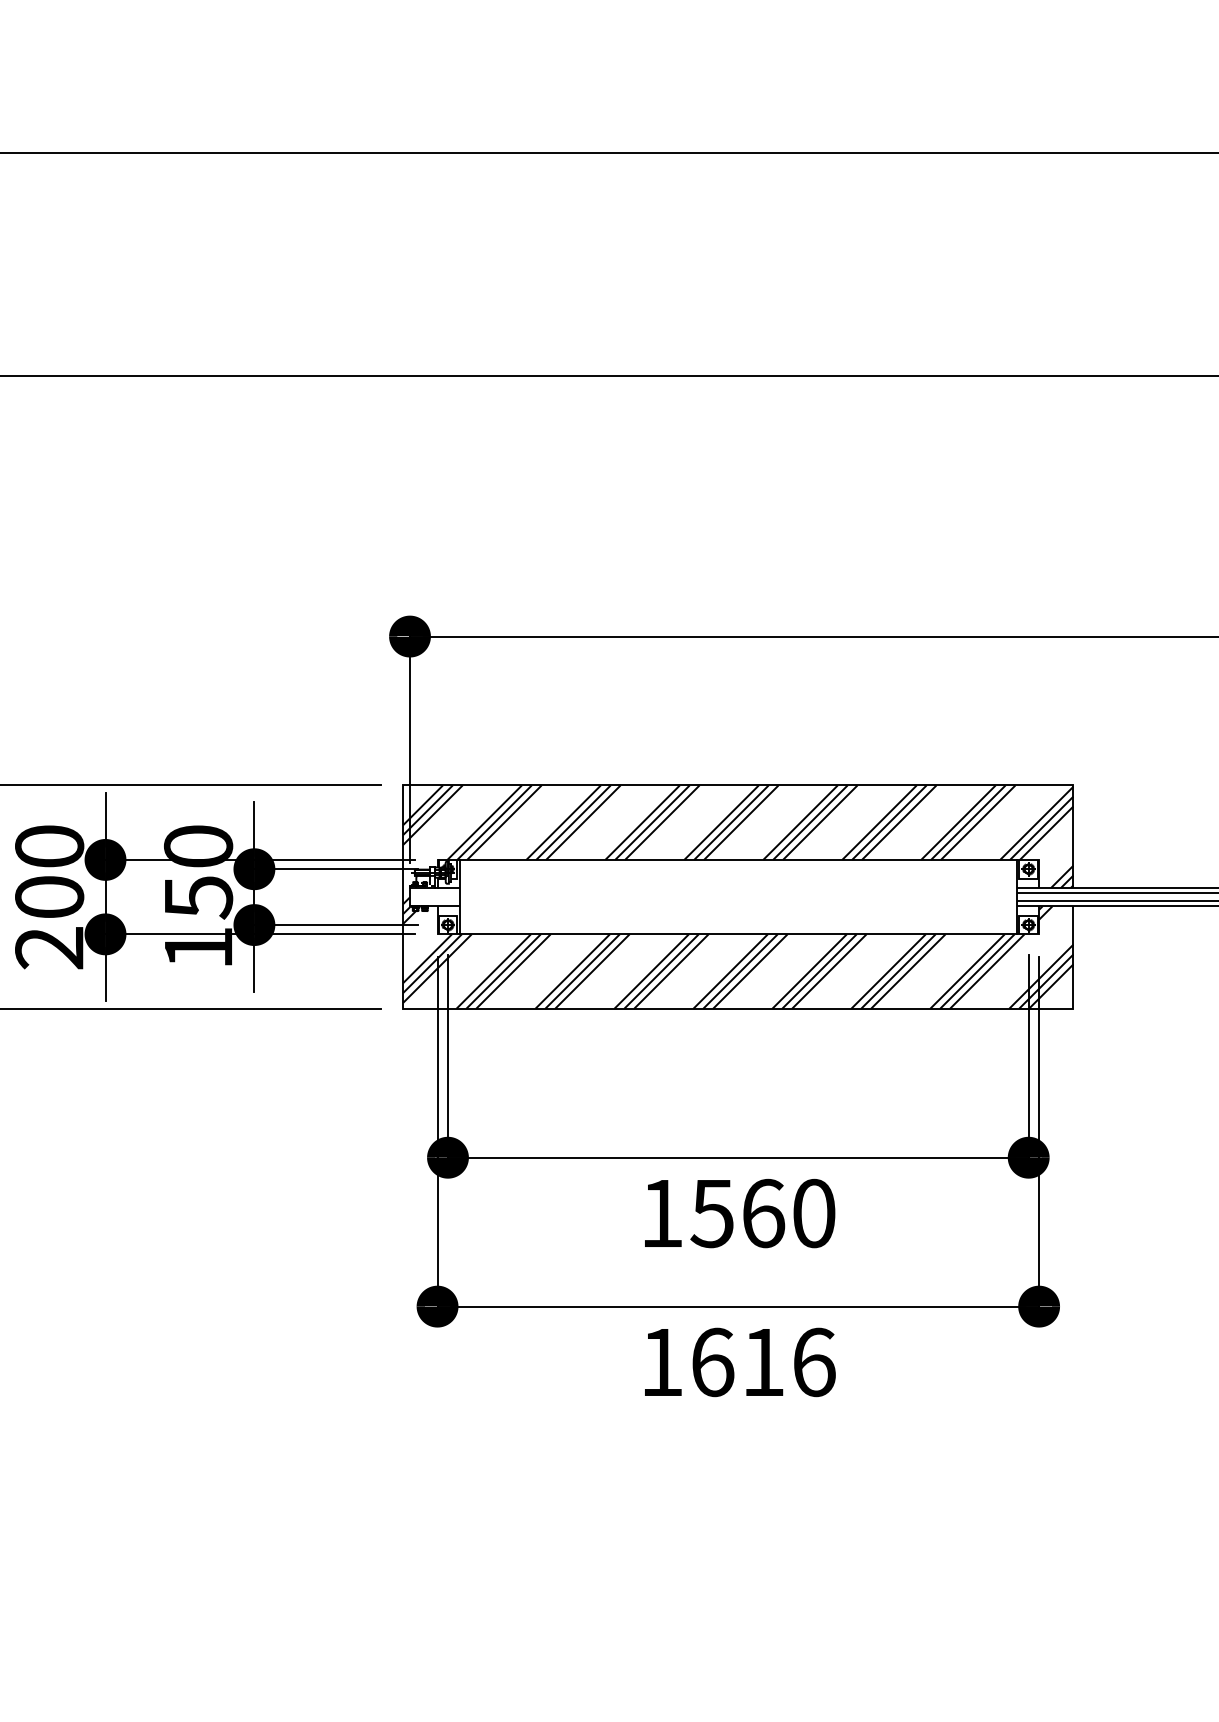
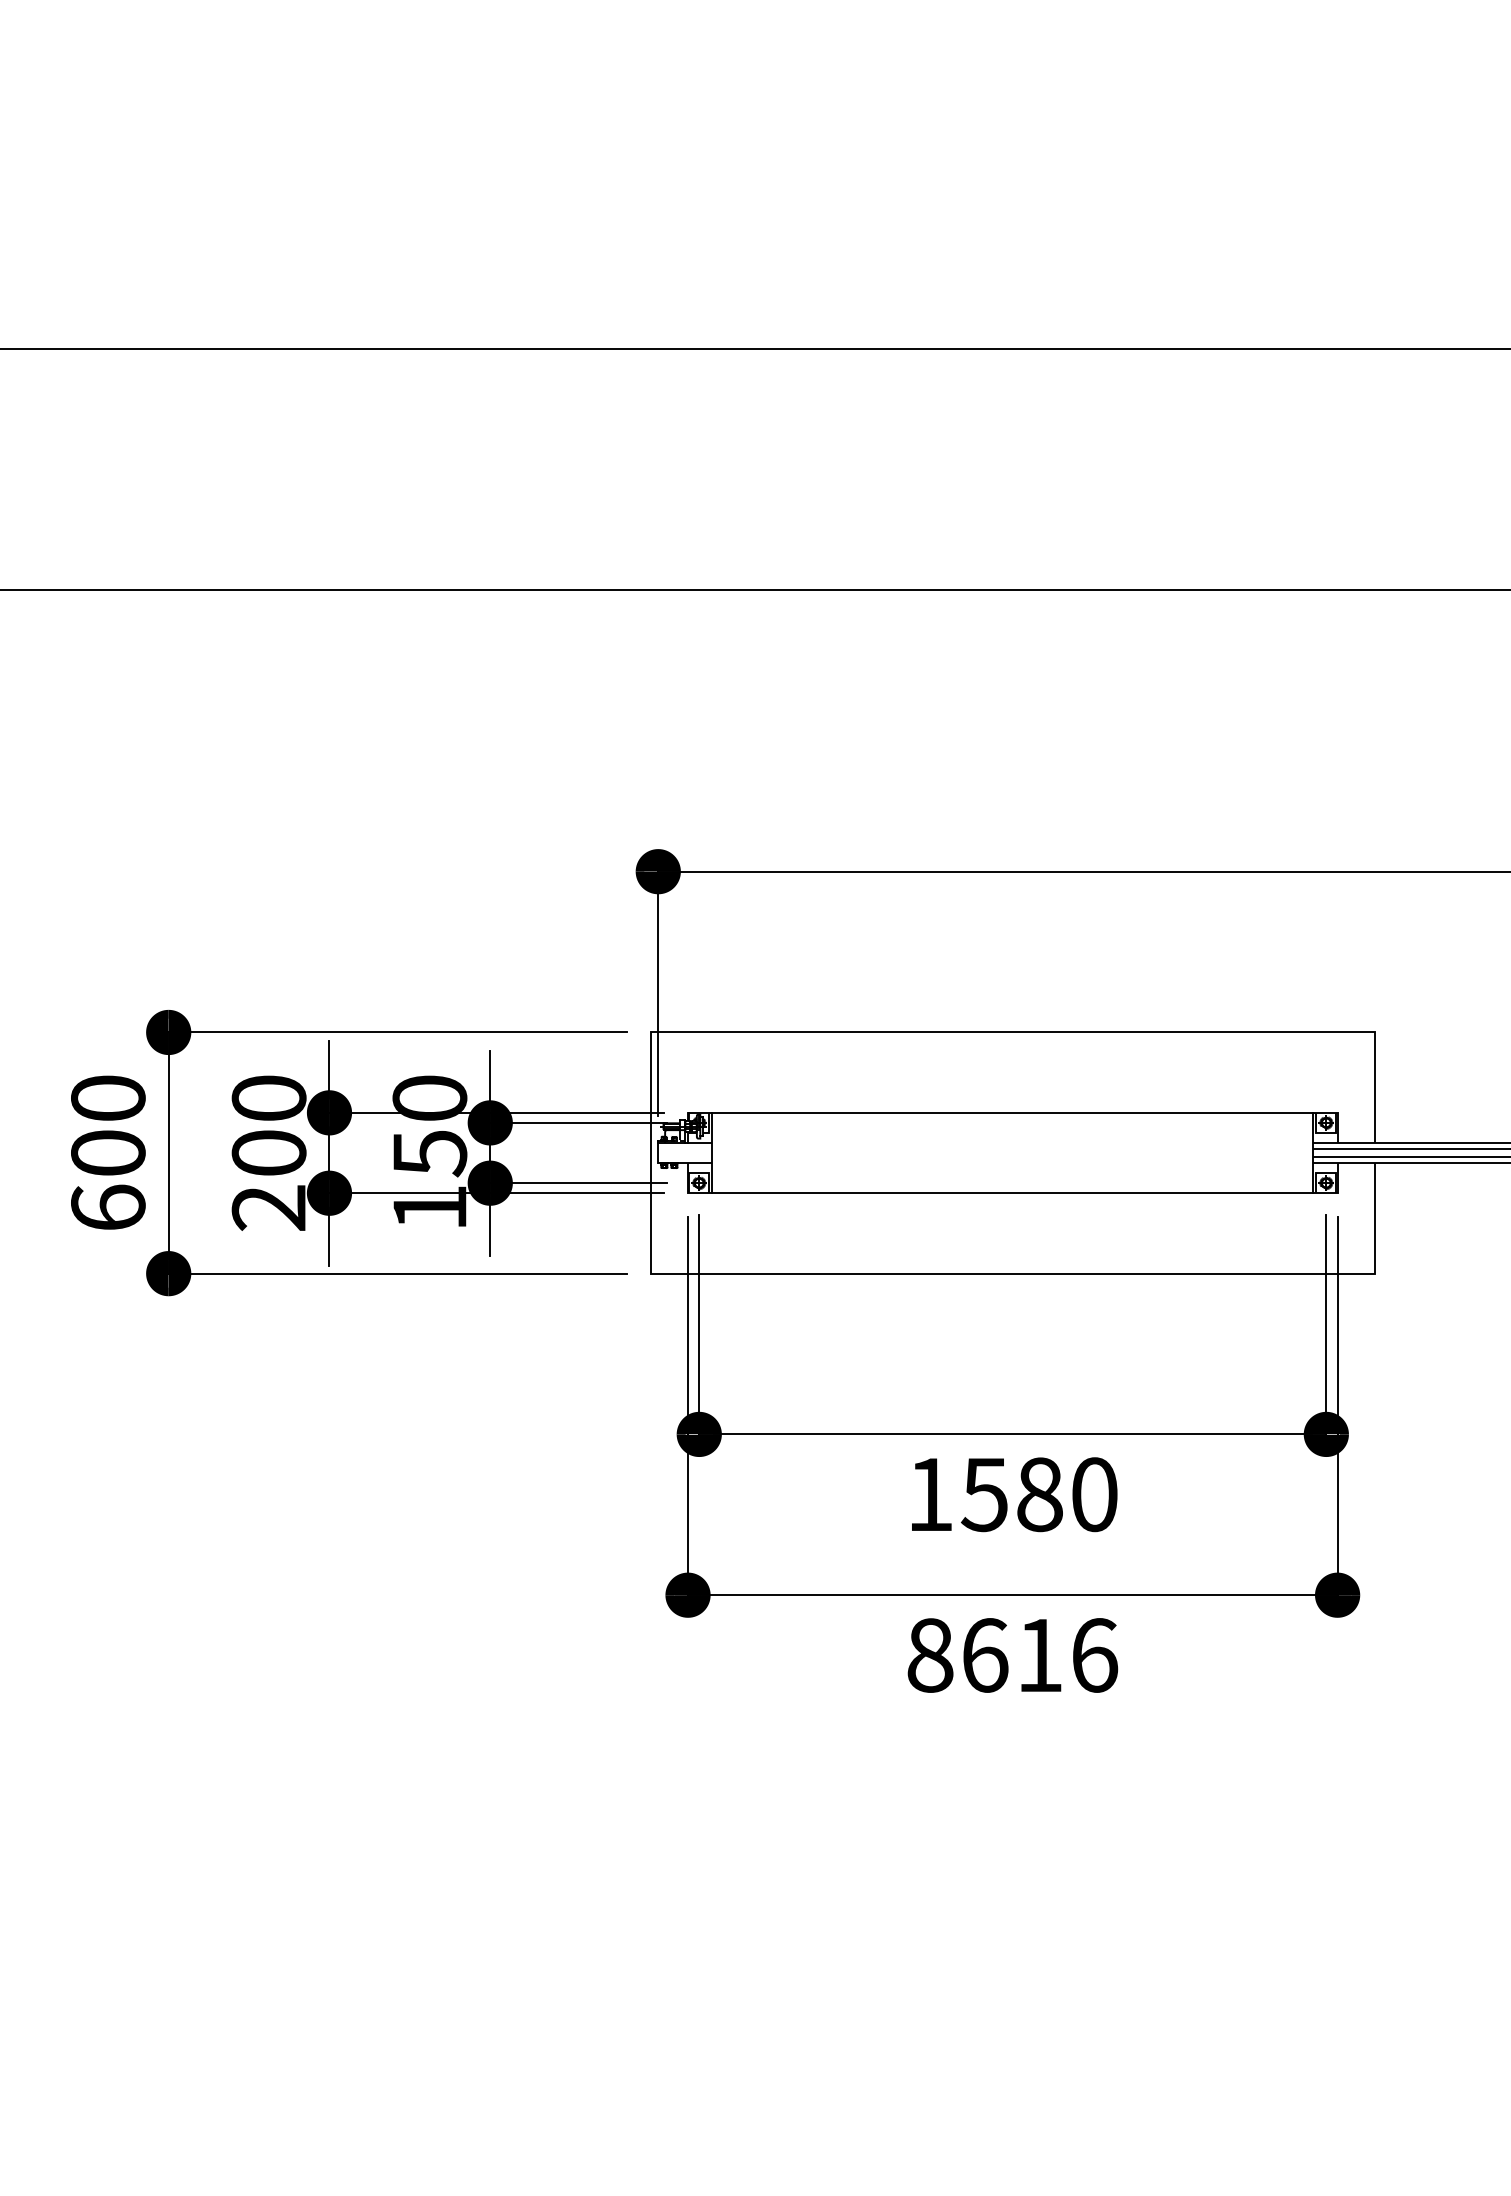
hatch: (738, 896) -> (1012, 1152), removed
text: (763, 1213) -> (1040, 1494), 1560 -> 1580
text: (662, 1362) -> (930, 1655), 1616 -> 8616

